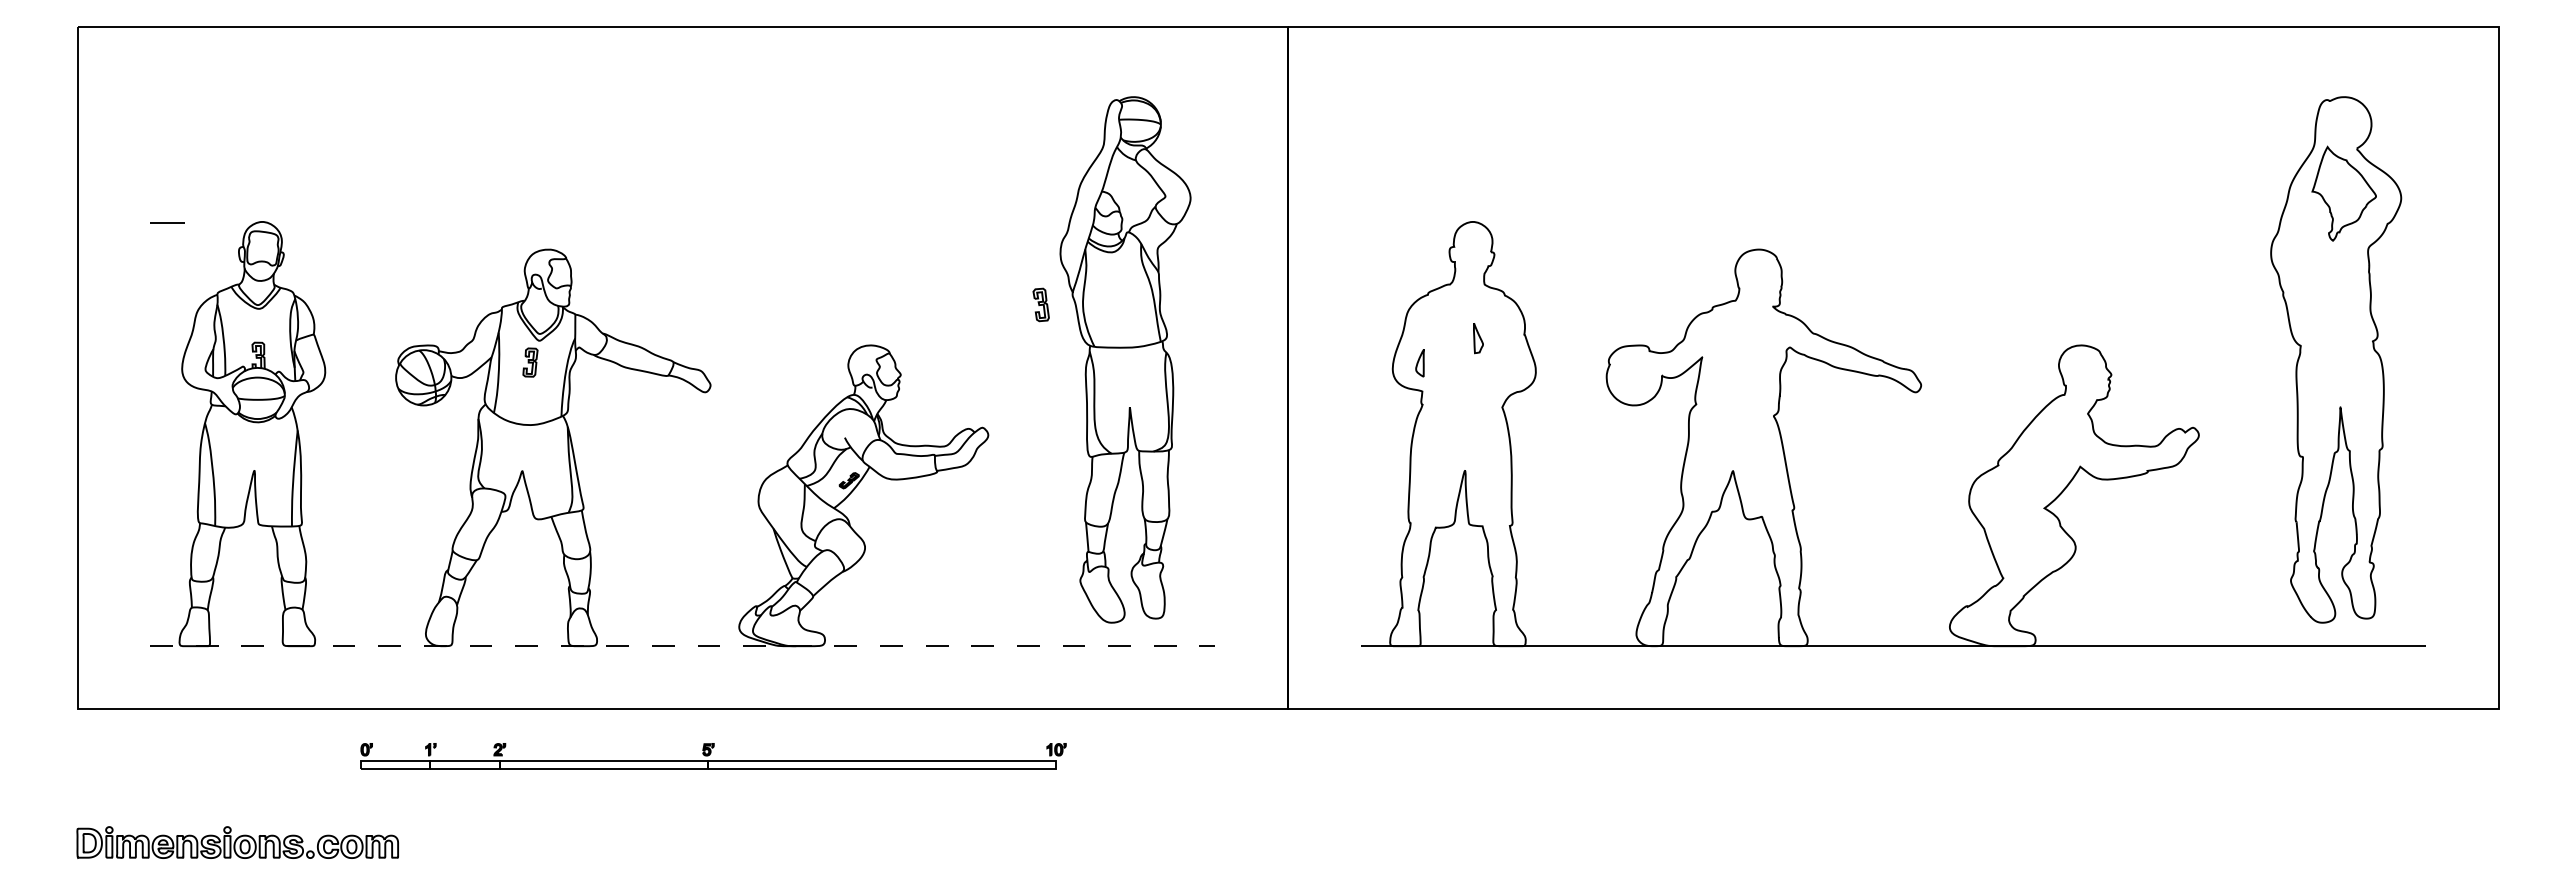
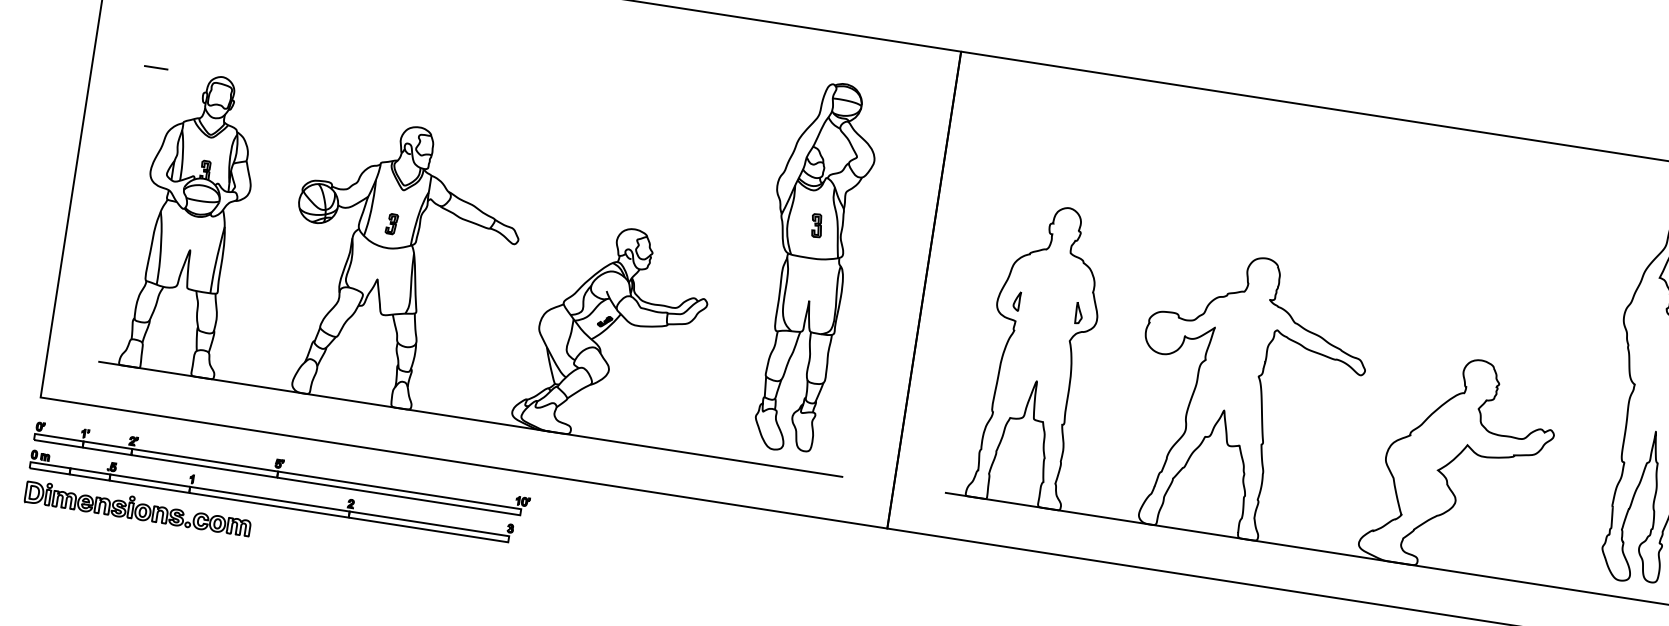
part: (1040, 304) -> (816, 225), moved
part: (1478, 338) -> (1079, 313), moved
part: (530, 362) -> (391, 224), moved
line: (682, 646) -> (470, 419), dashed -> solid
part: (713, 756) -> (282, 469), moved
part: (421, 796) -> (271, 496), added

